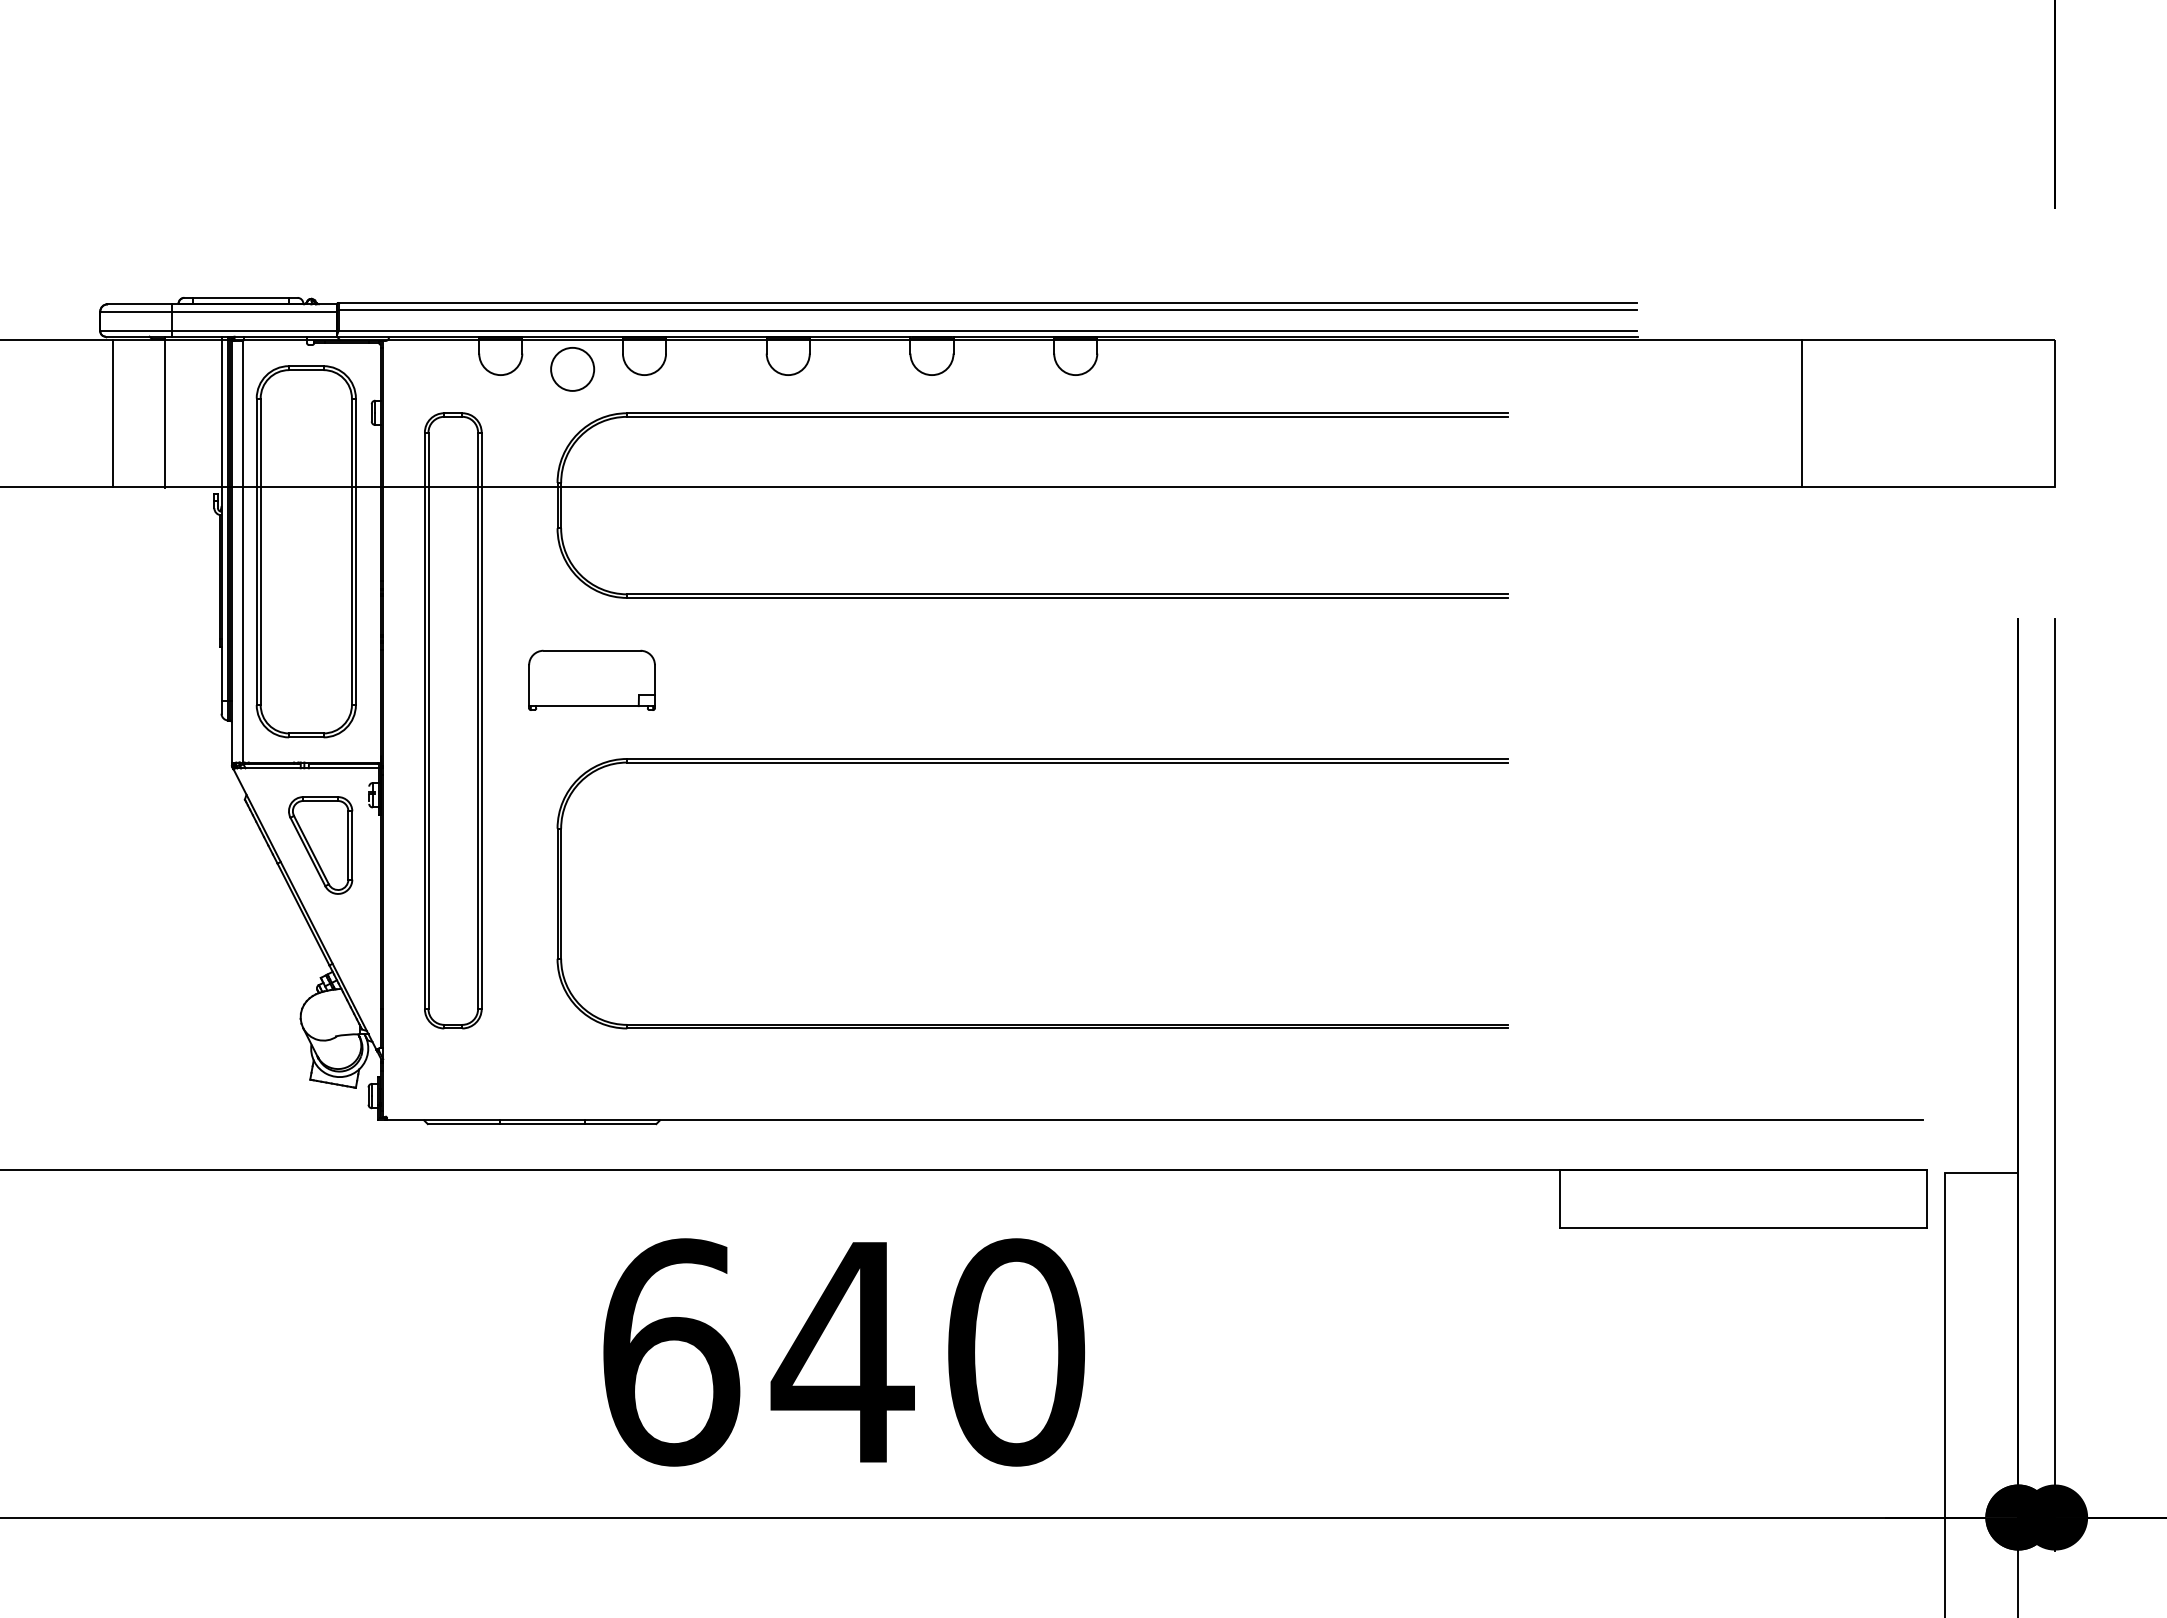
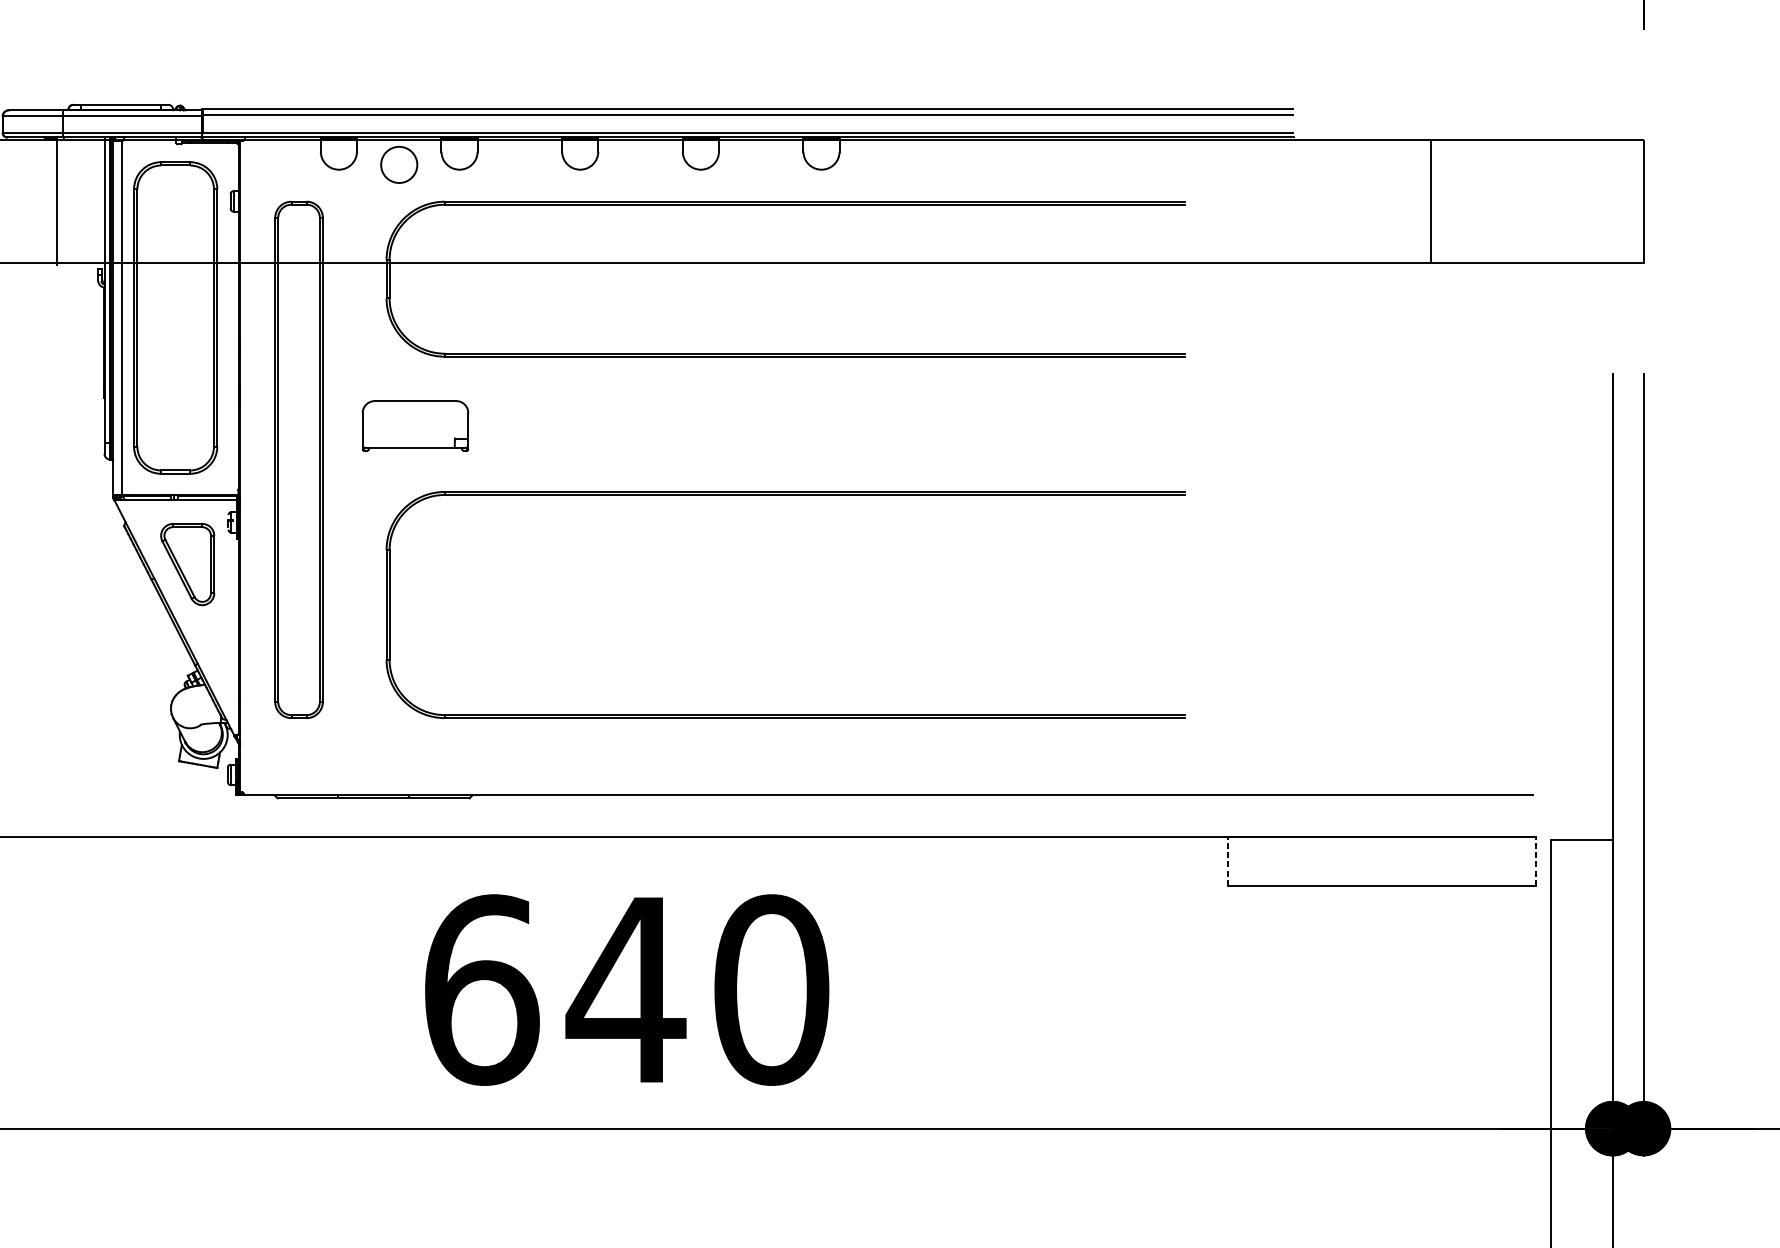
line: (113, 412) -> (13, 201), removed
line: (1559, 1198) -> (1227, 860), solid -> dashed
line: (1926, 1198) -> (1535, 860), solid -> dashed

